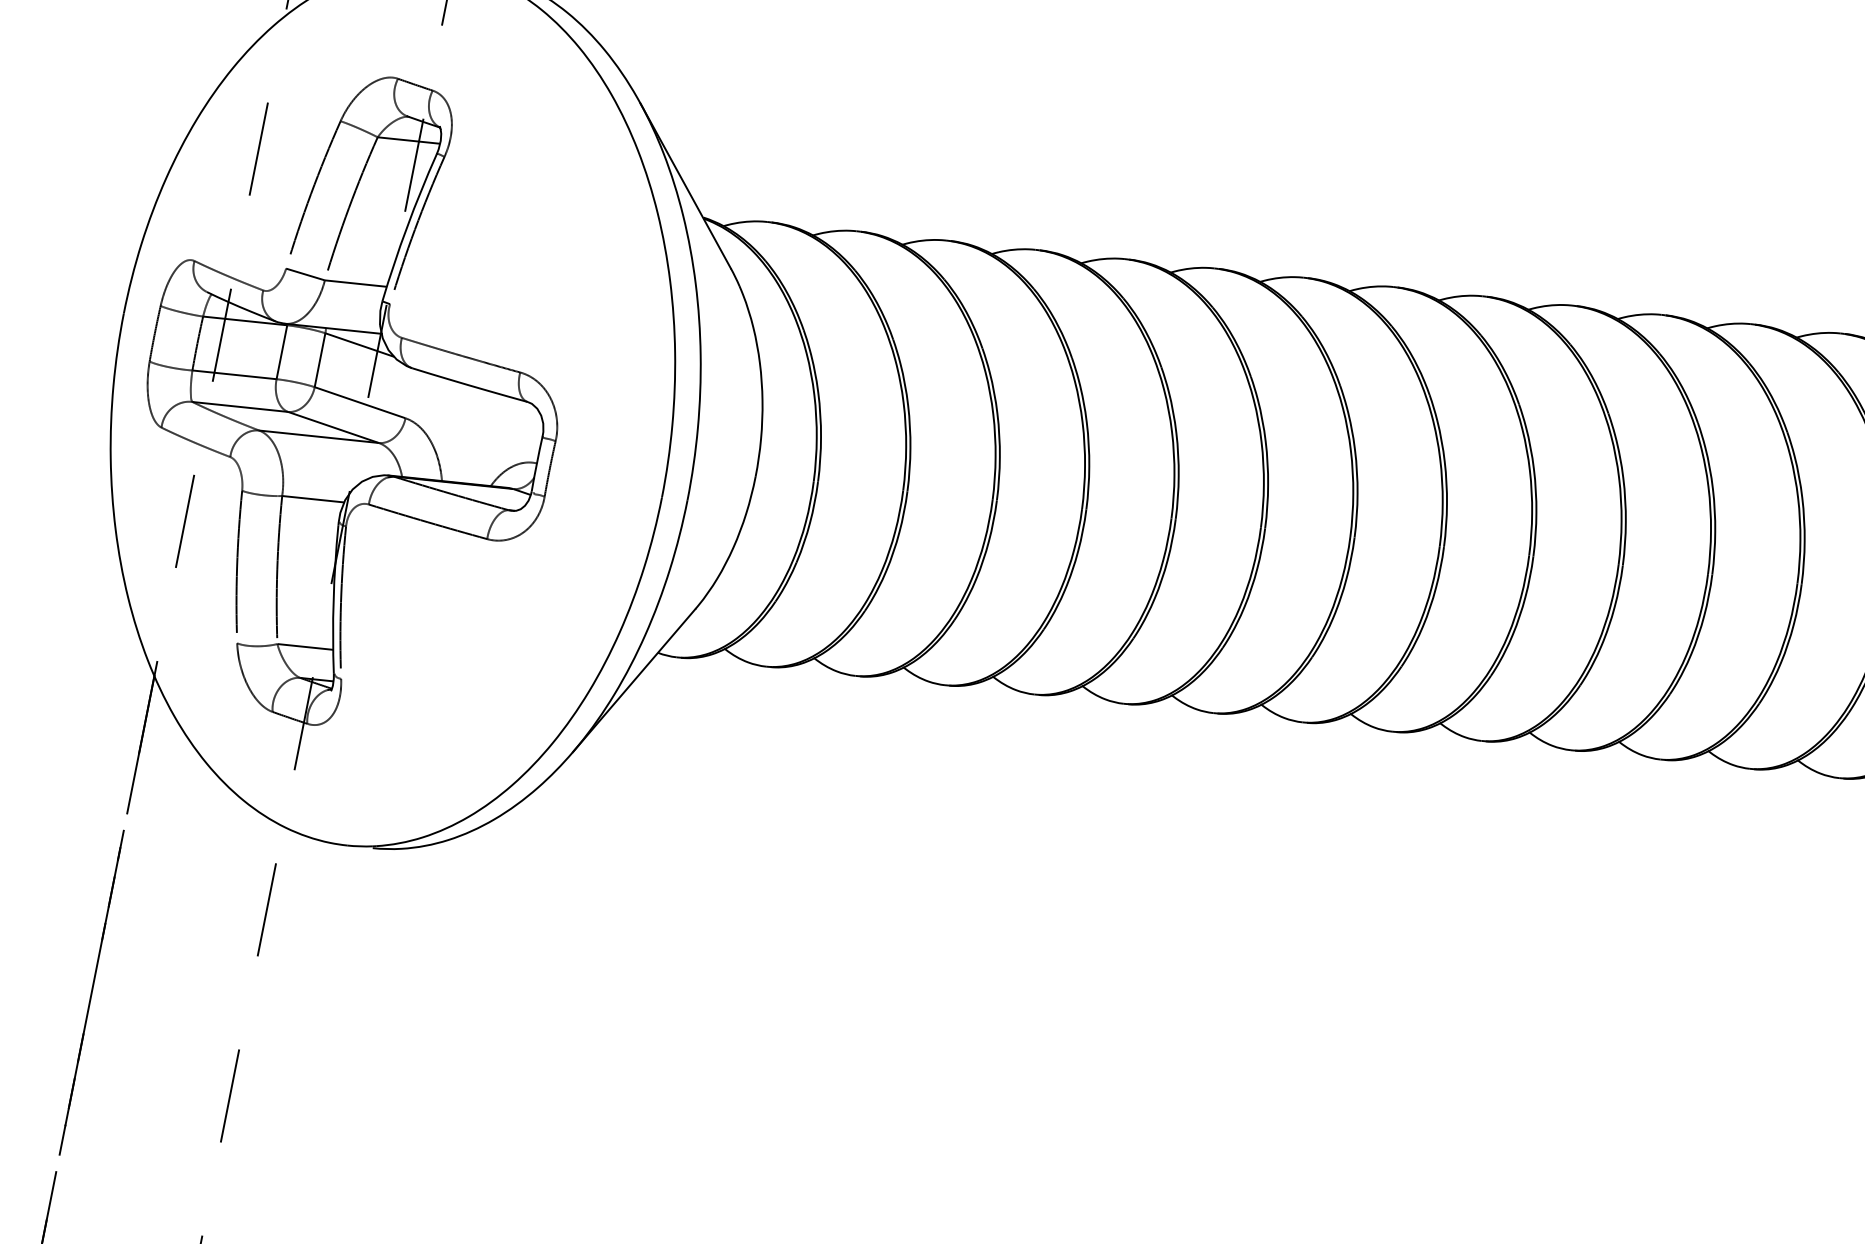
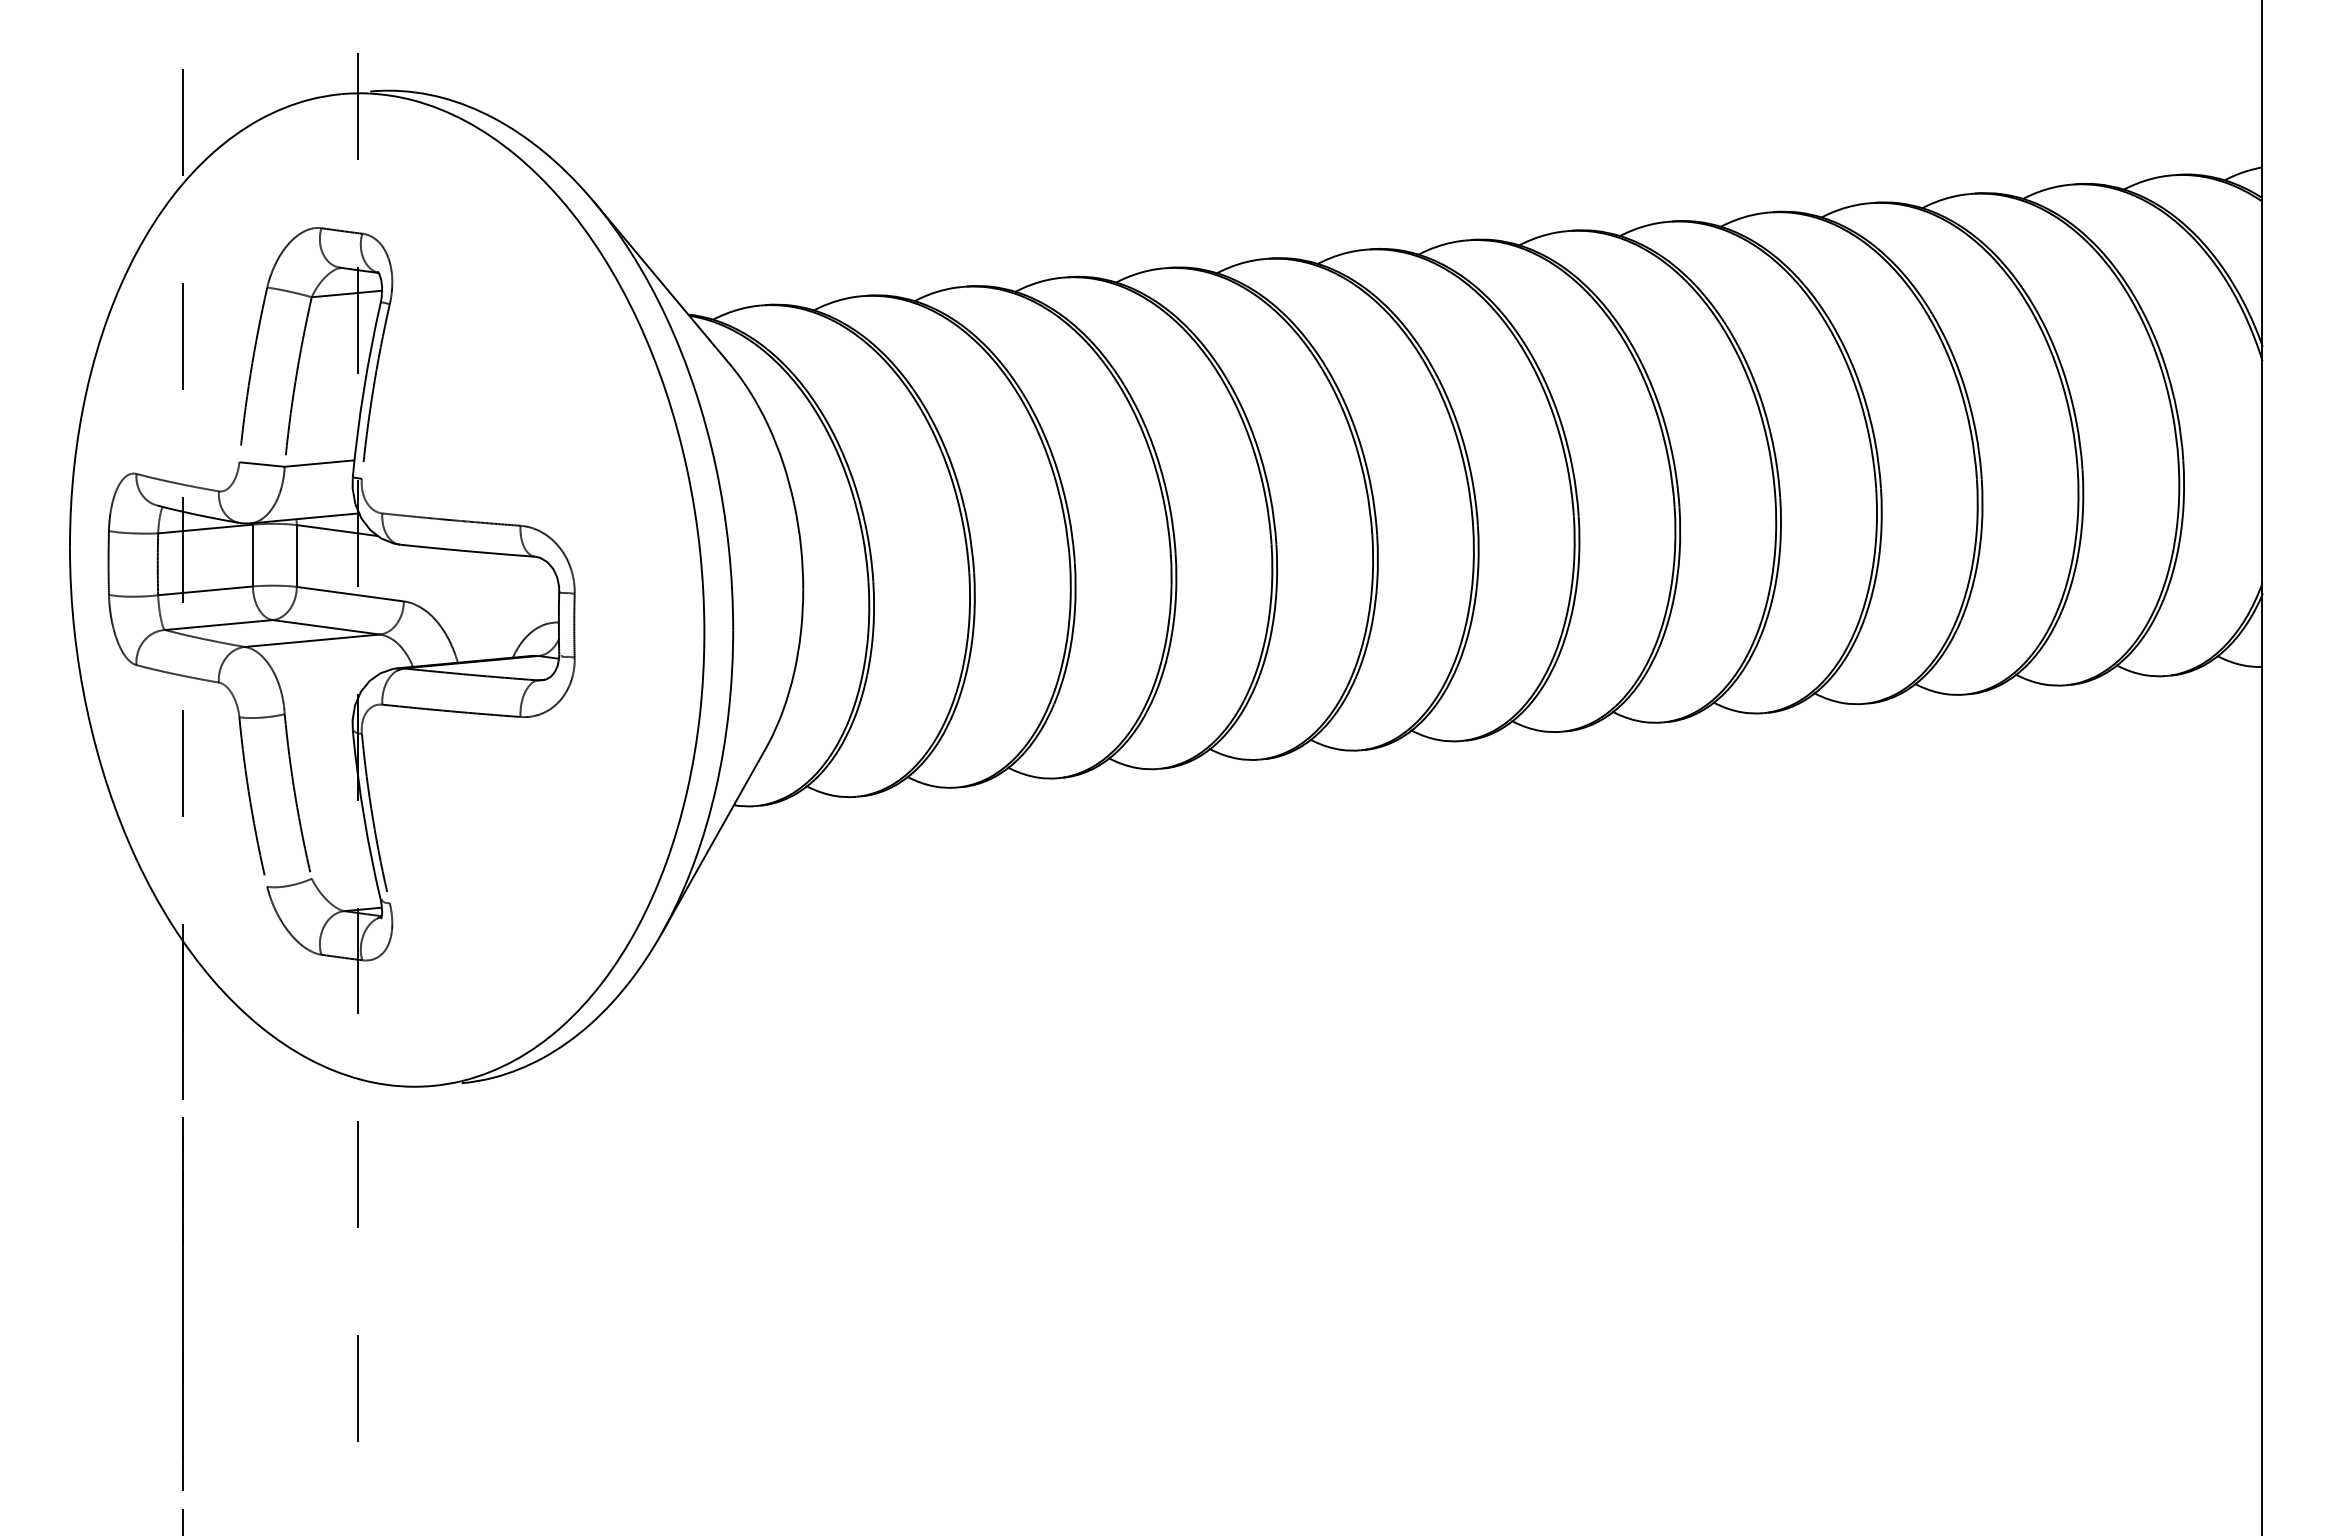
line: (313, 498) -> (319, 710), removed
line: (305, 646) -> (343, 875), removed

